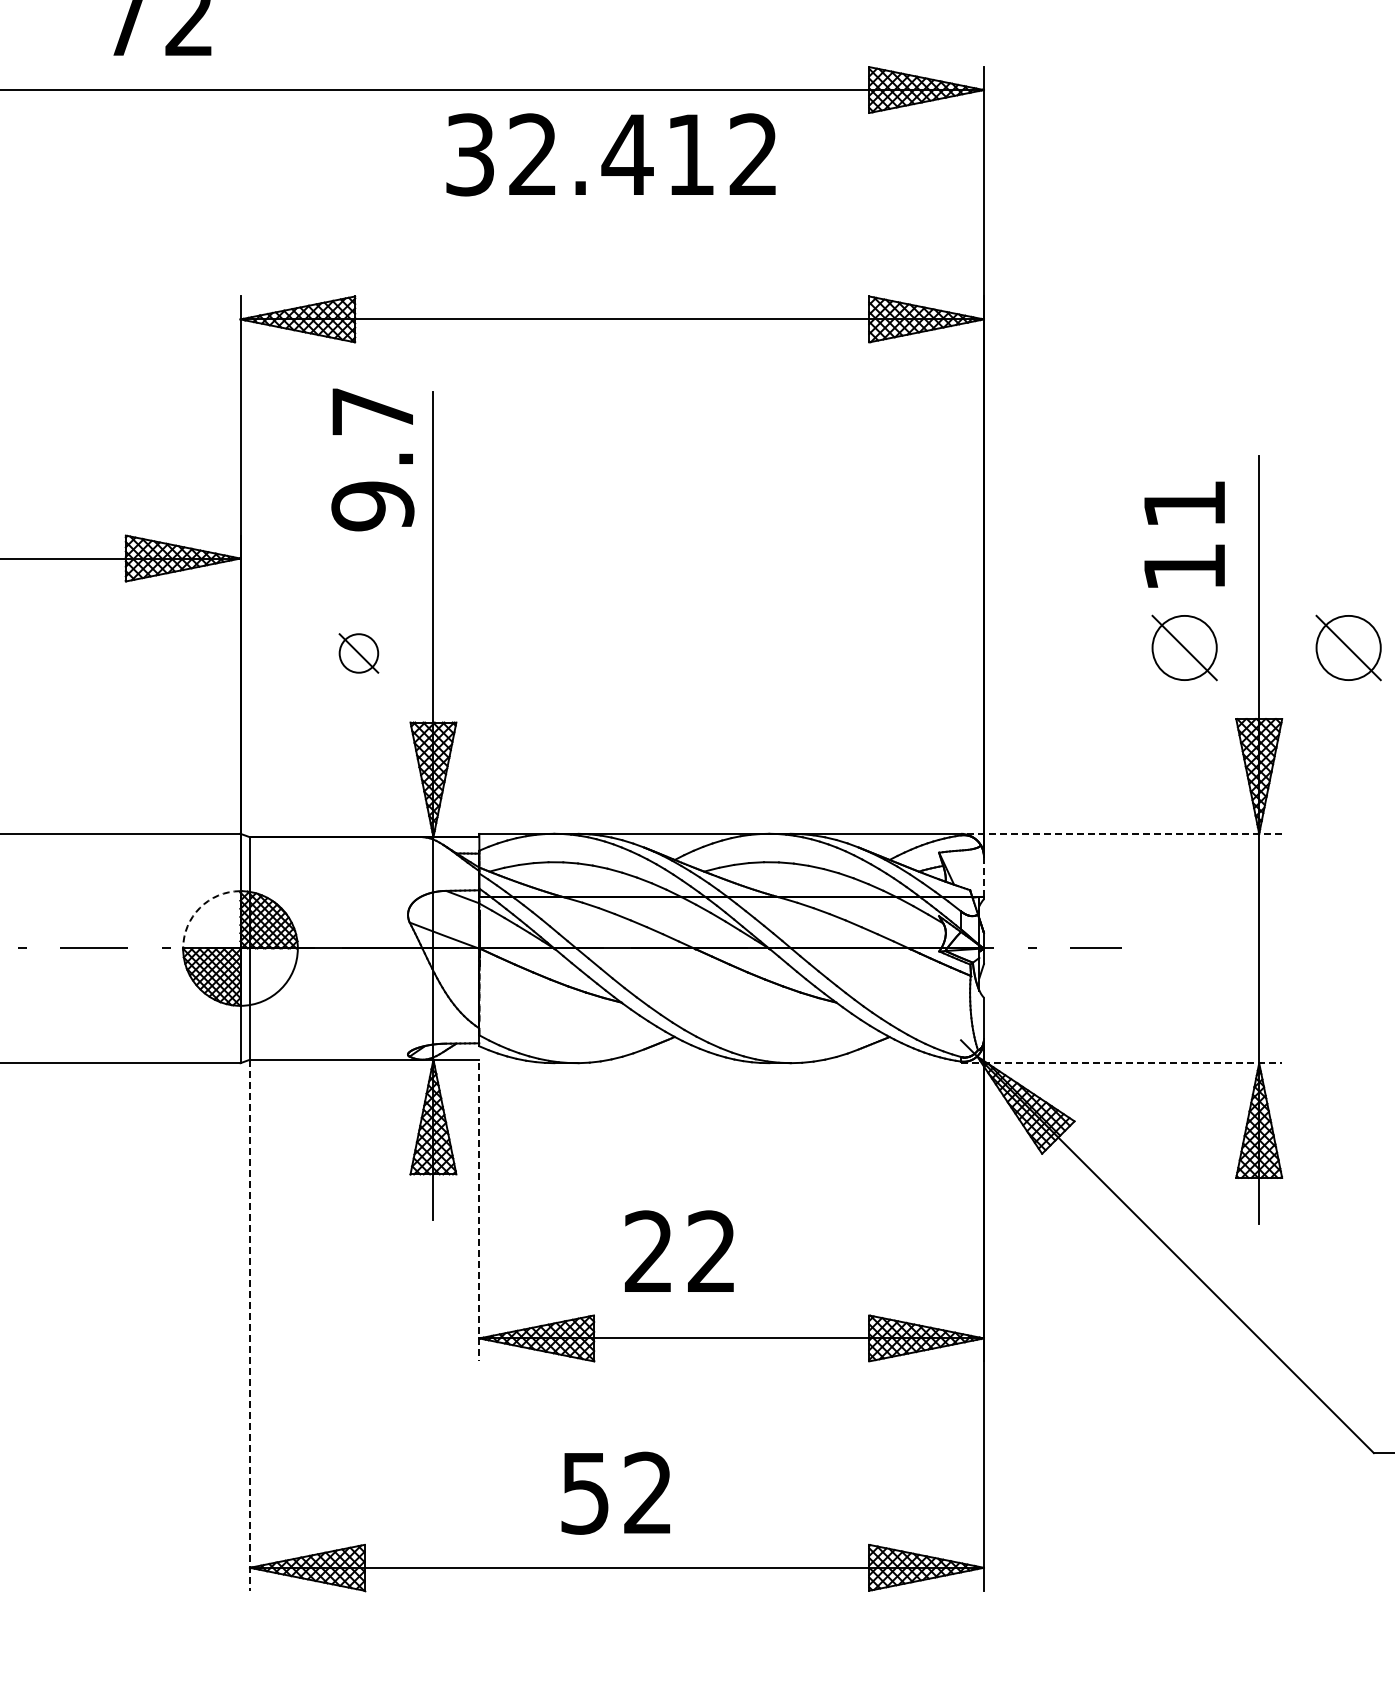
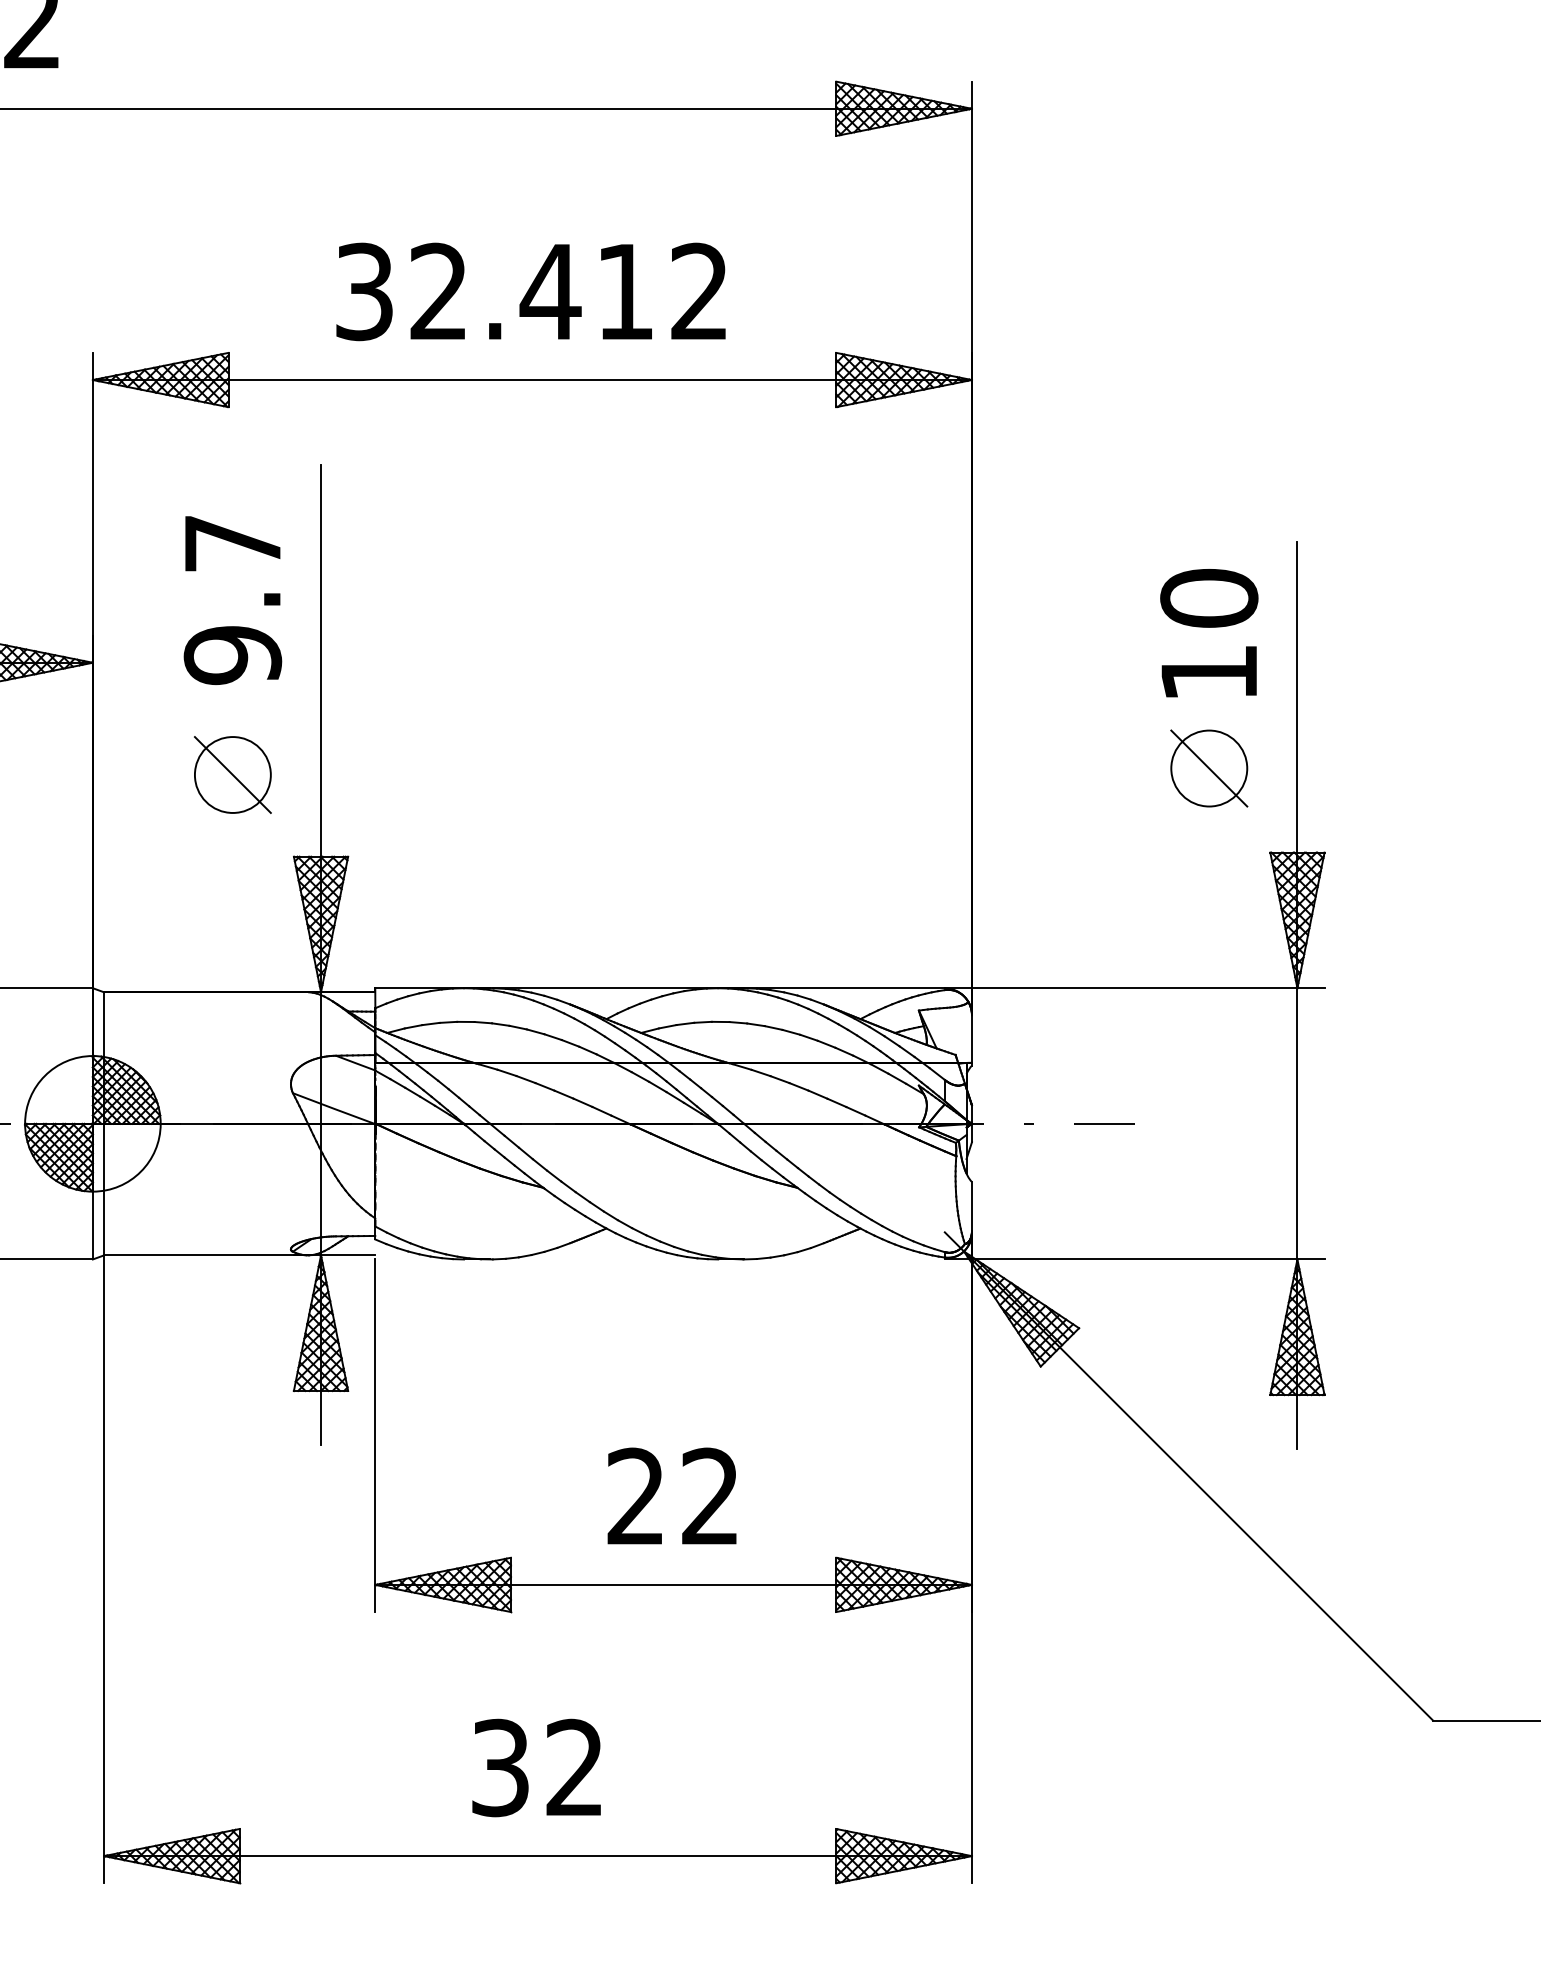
text: (610, 154) -> (530, 291), moved
text: (372, 459) -> (232, 600), moved
text: (1184, 503) -> (1209, 597), 11 -> 10
part: (1348, 647) -> (1402, 767), removed
part: (358, 653) -> (232, 775), size x1.67
line: (1121, 833) -> (1134, 987), dashed -> solid
line: (983, 876) -> (971, 1038), dashed -> solid
arc: (199, 907) -> (44, 1075), dashed -> solid
line: (1121, 1063) -> (1134, 1259), dashed -> solid
line: (479, 1212) -> (375, 1436), dashed -> solid
text: (679, 1250) -> (672, 1495), moved
line: (249, 1325) -> (103, 1569), dashed -> solid
text: (584, 1492) -> (499, 1767), 52 -> 32

